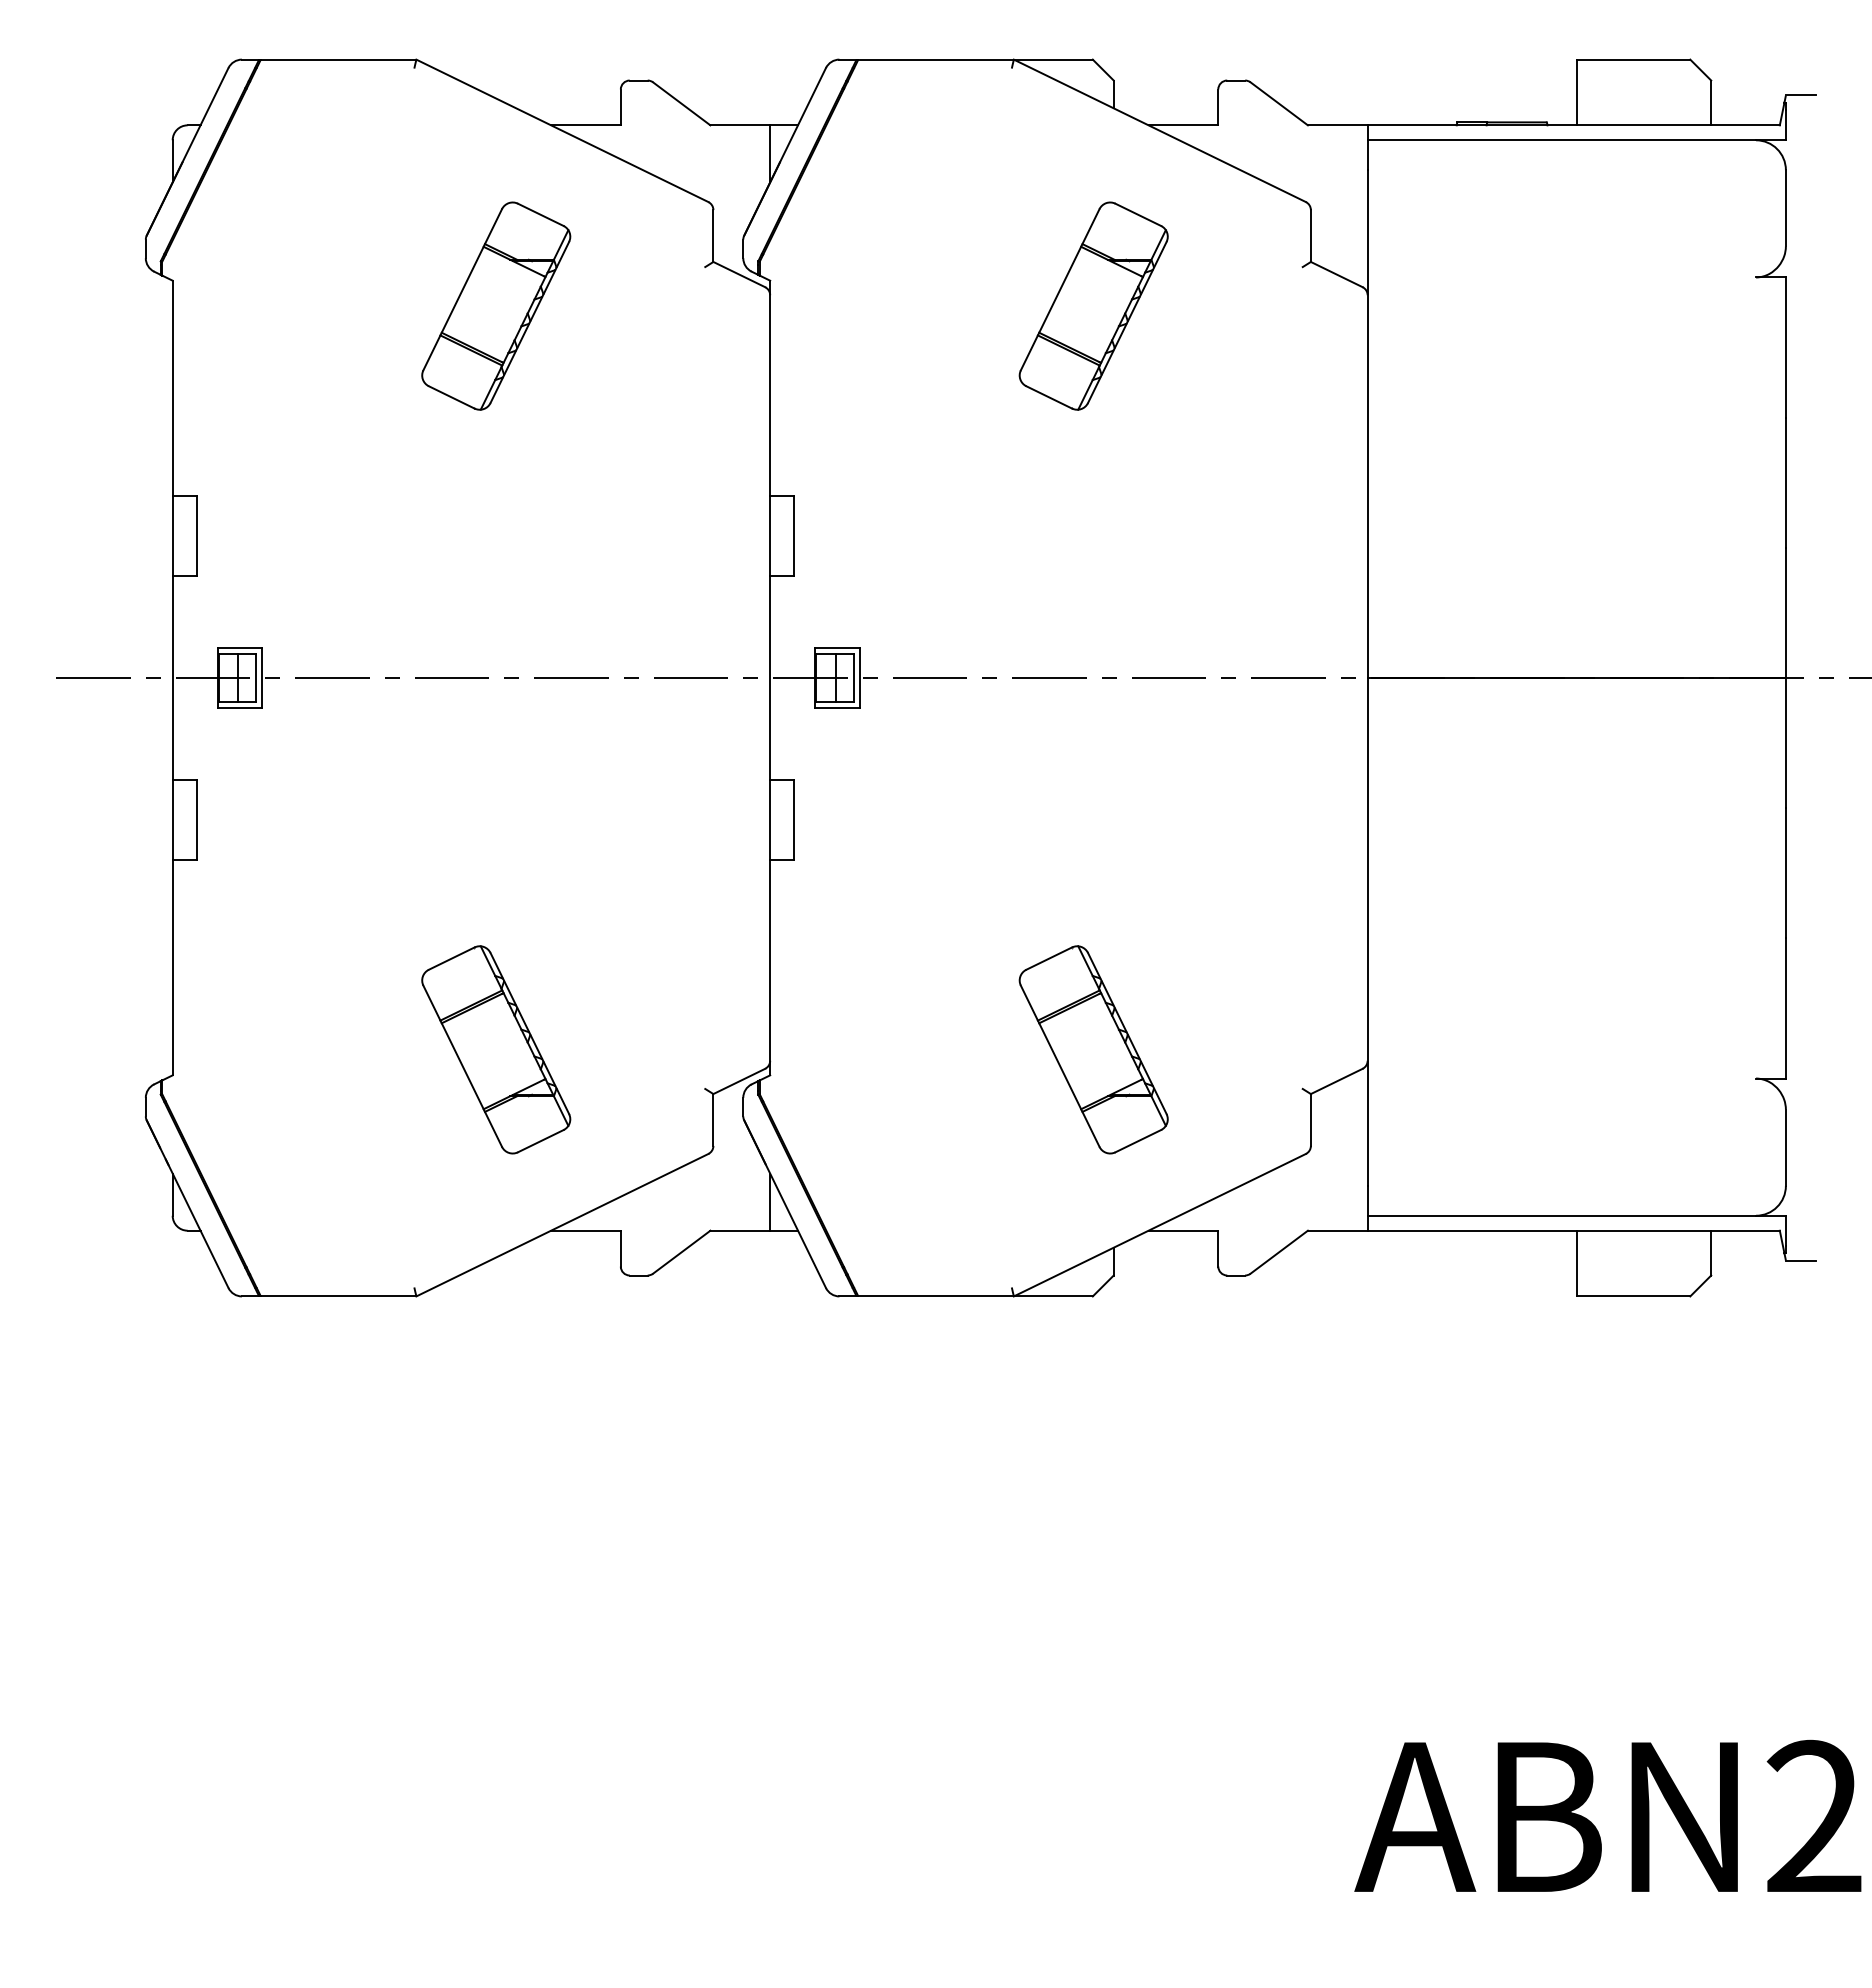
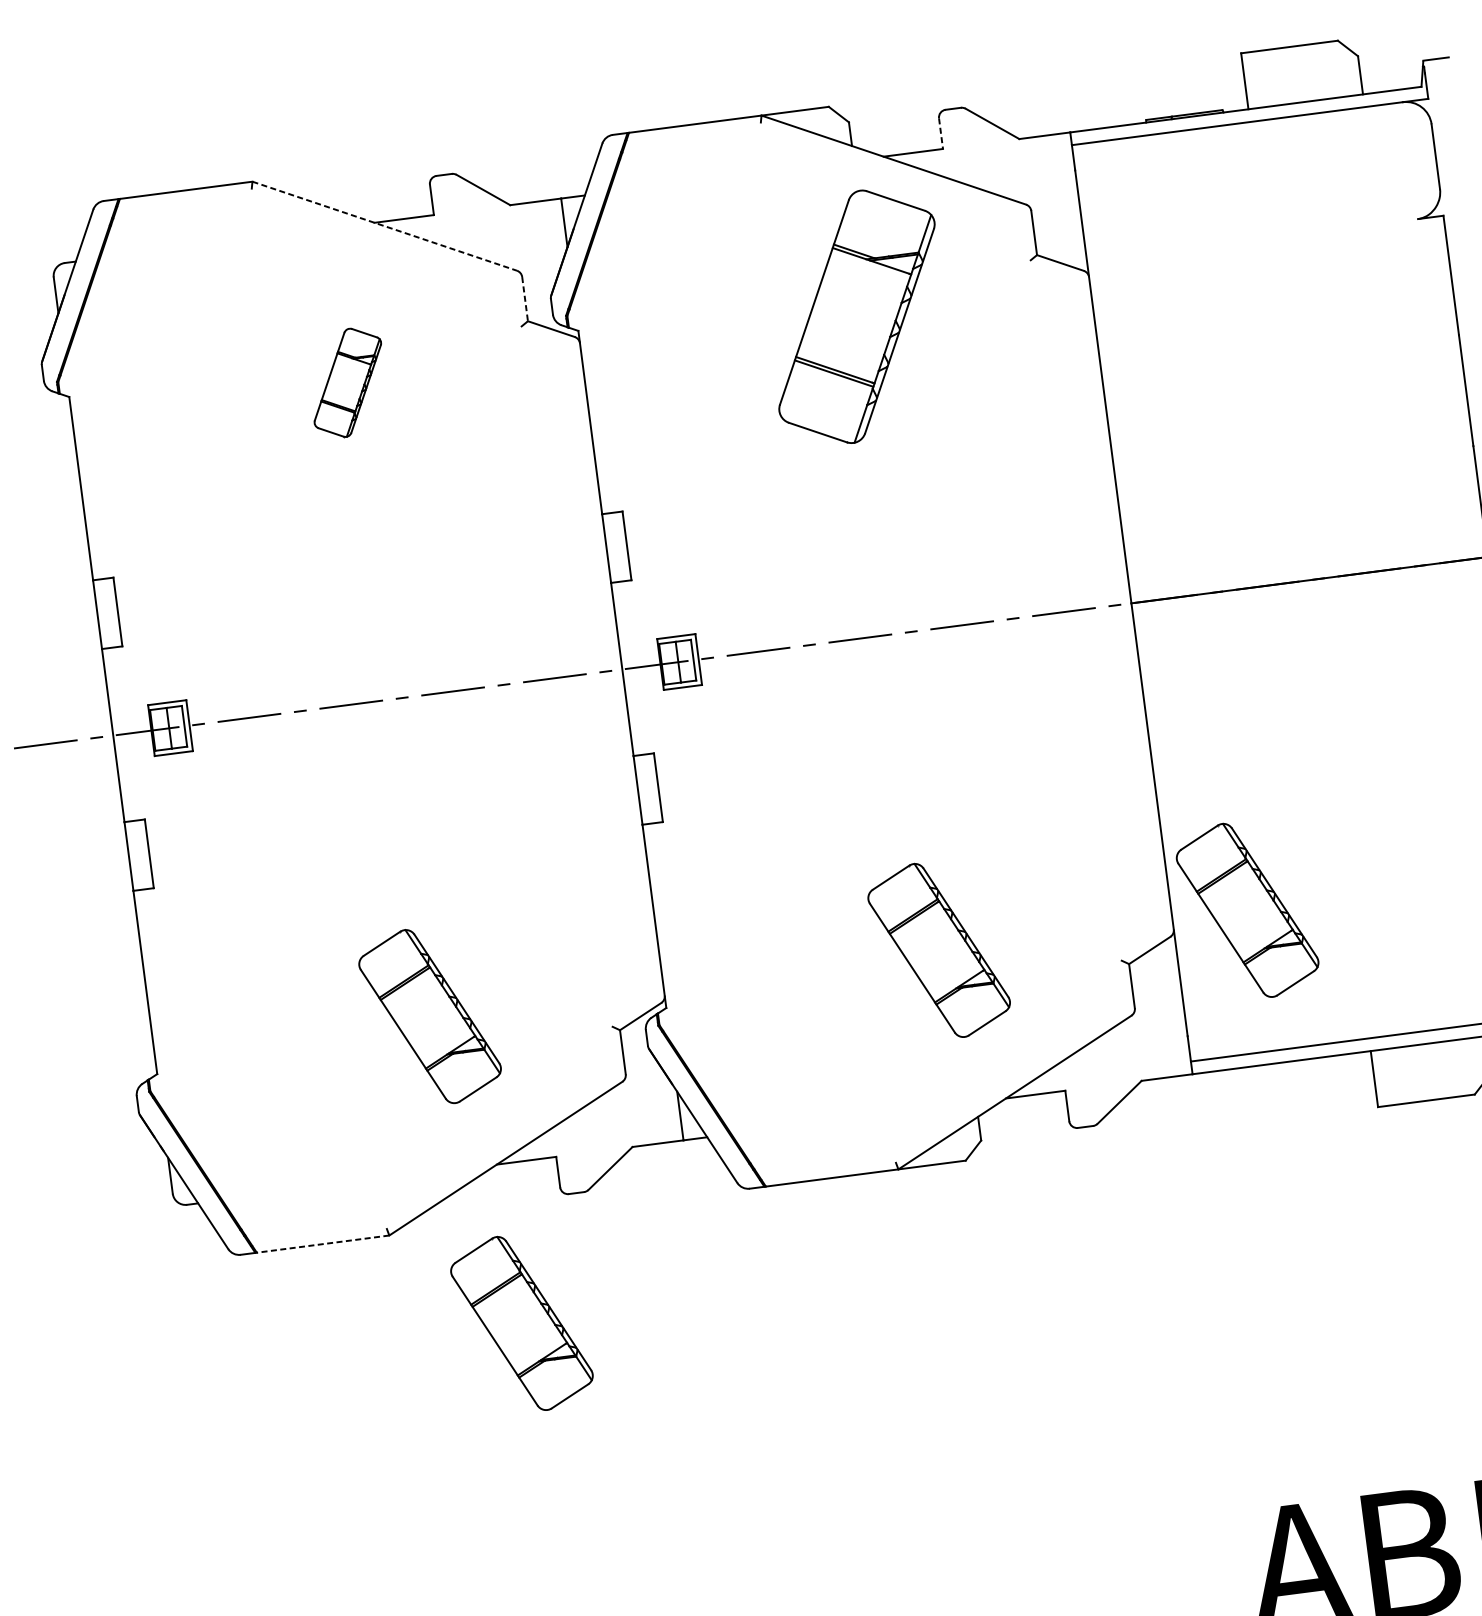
line: (1218, 107) -> (941, 133), solid -> dashed
line: (562, 131) -> (384, 226), solid -> dashed
line: (713, 236) -> (525, 299), solid -> dashed
part: (496, 305) -> (347, 382), size x0.6
part: (1093, 305) -> (856, 316), size x1.4
part: (1455, 1049) -> (1247, 910), added
line: (338, 1296) -> (322, 1244), solid -> dashed
part: (556, 1417) -> (522, 1323), added

